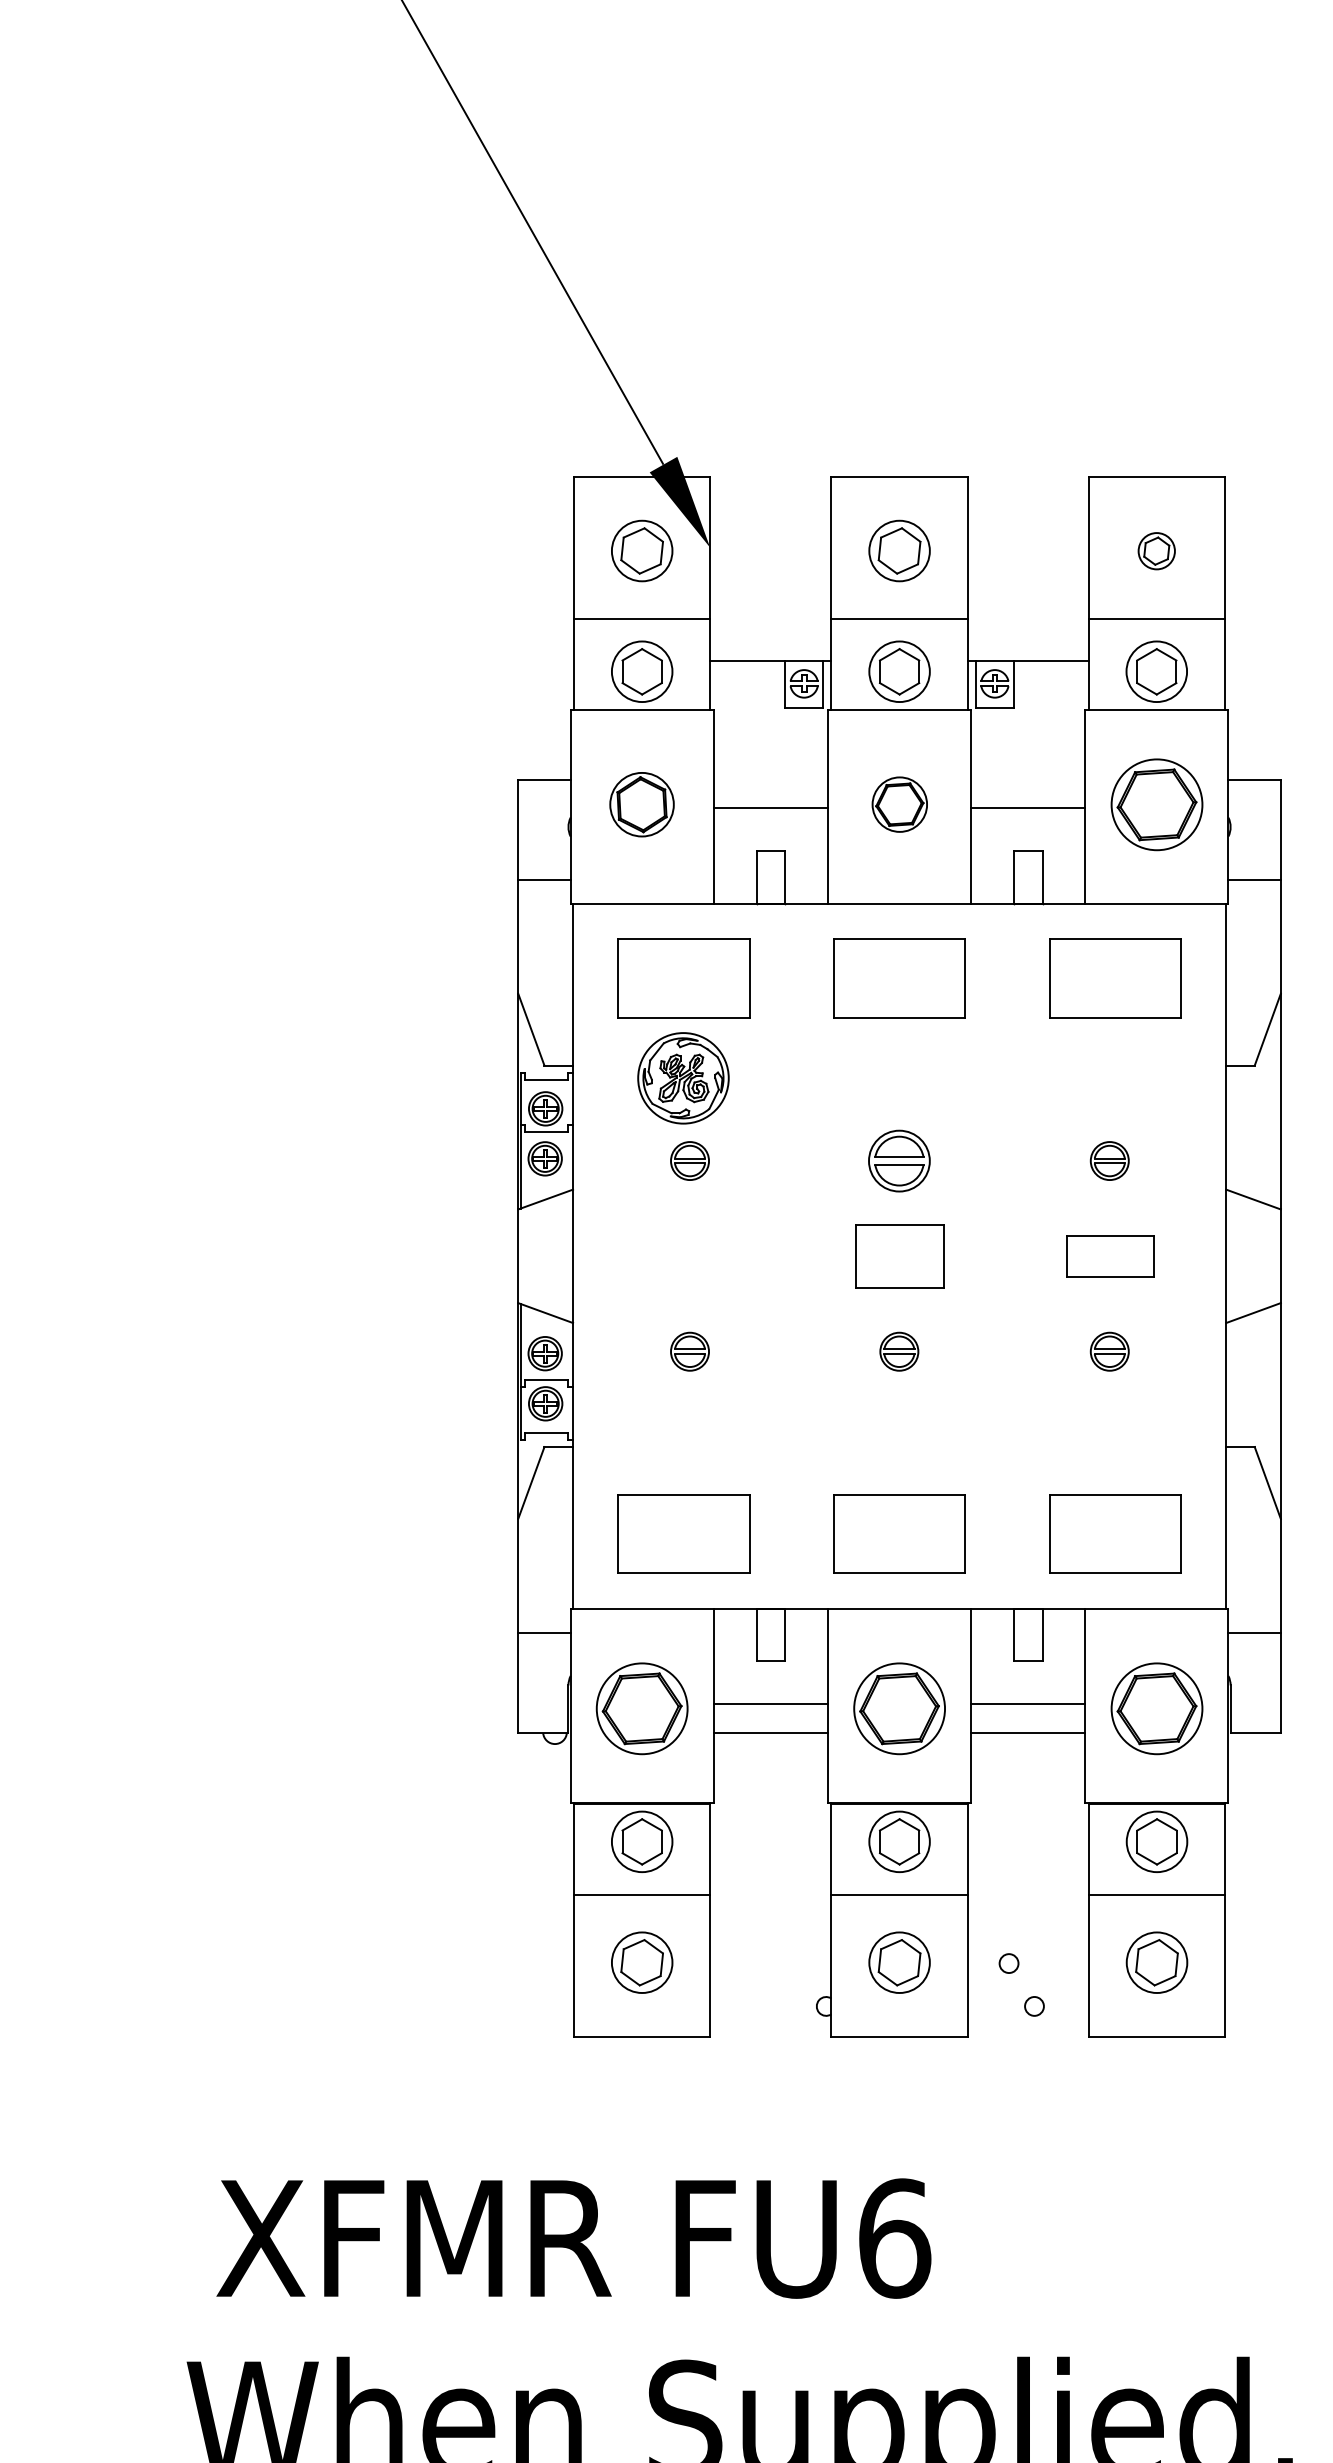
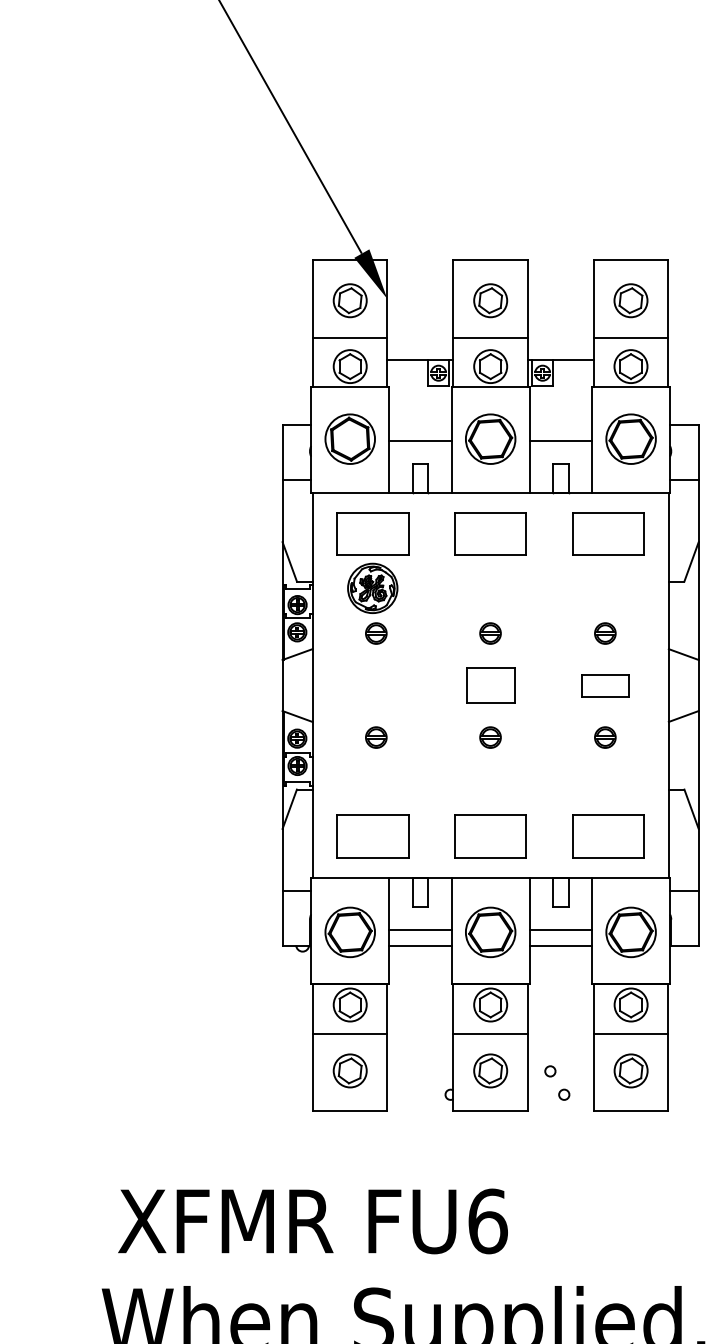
part: (1155, 550) -> (630, 300), size x1.67
part: (640, 803) -> (349, 438), size x1.43
part: (899, 803) -> (490, 438), size x1.67
part: (899, 1160) -> (490, 633), size x0.62

